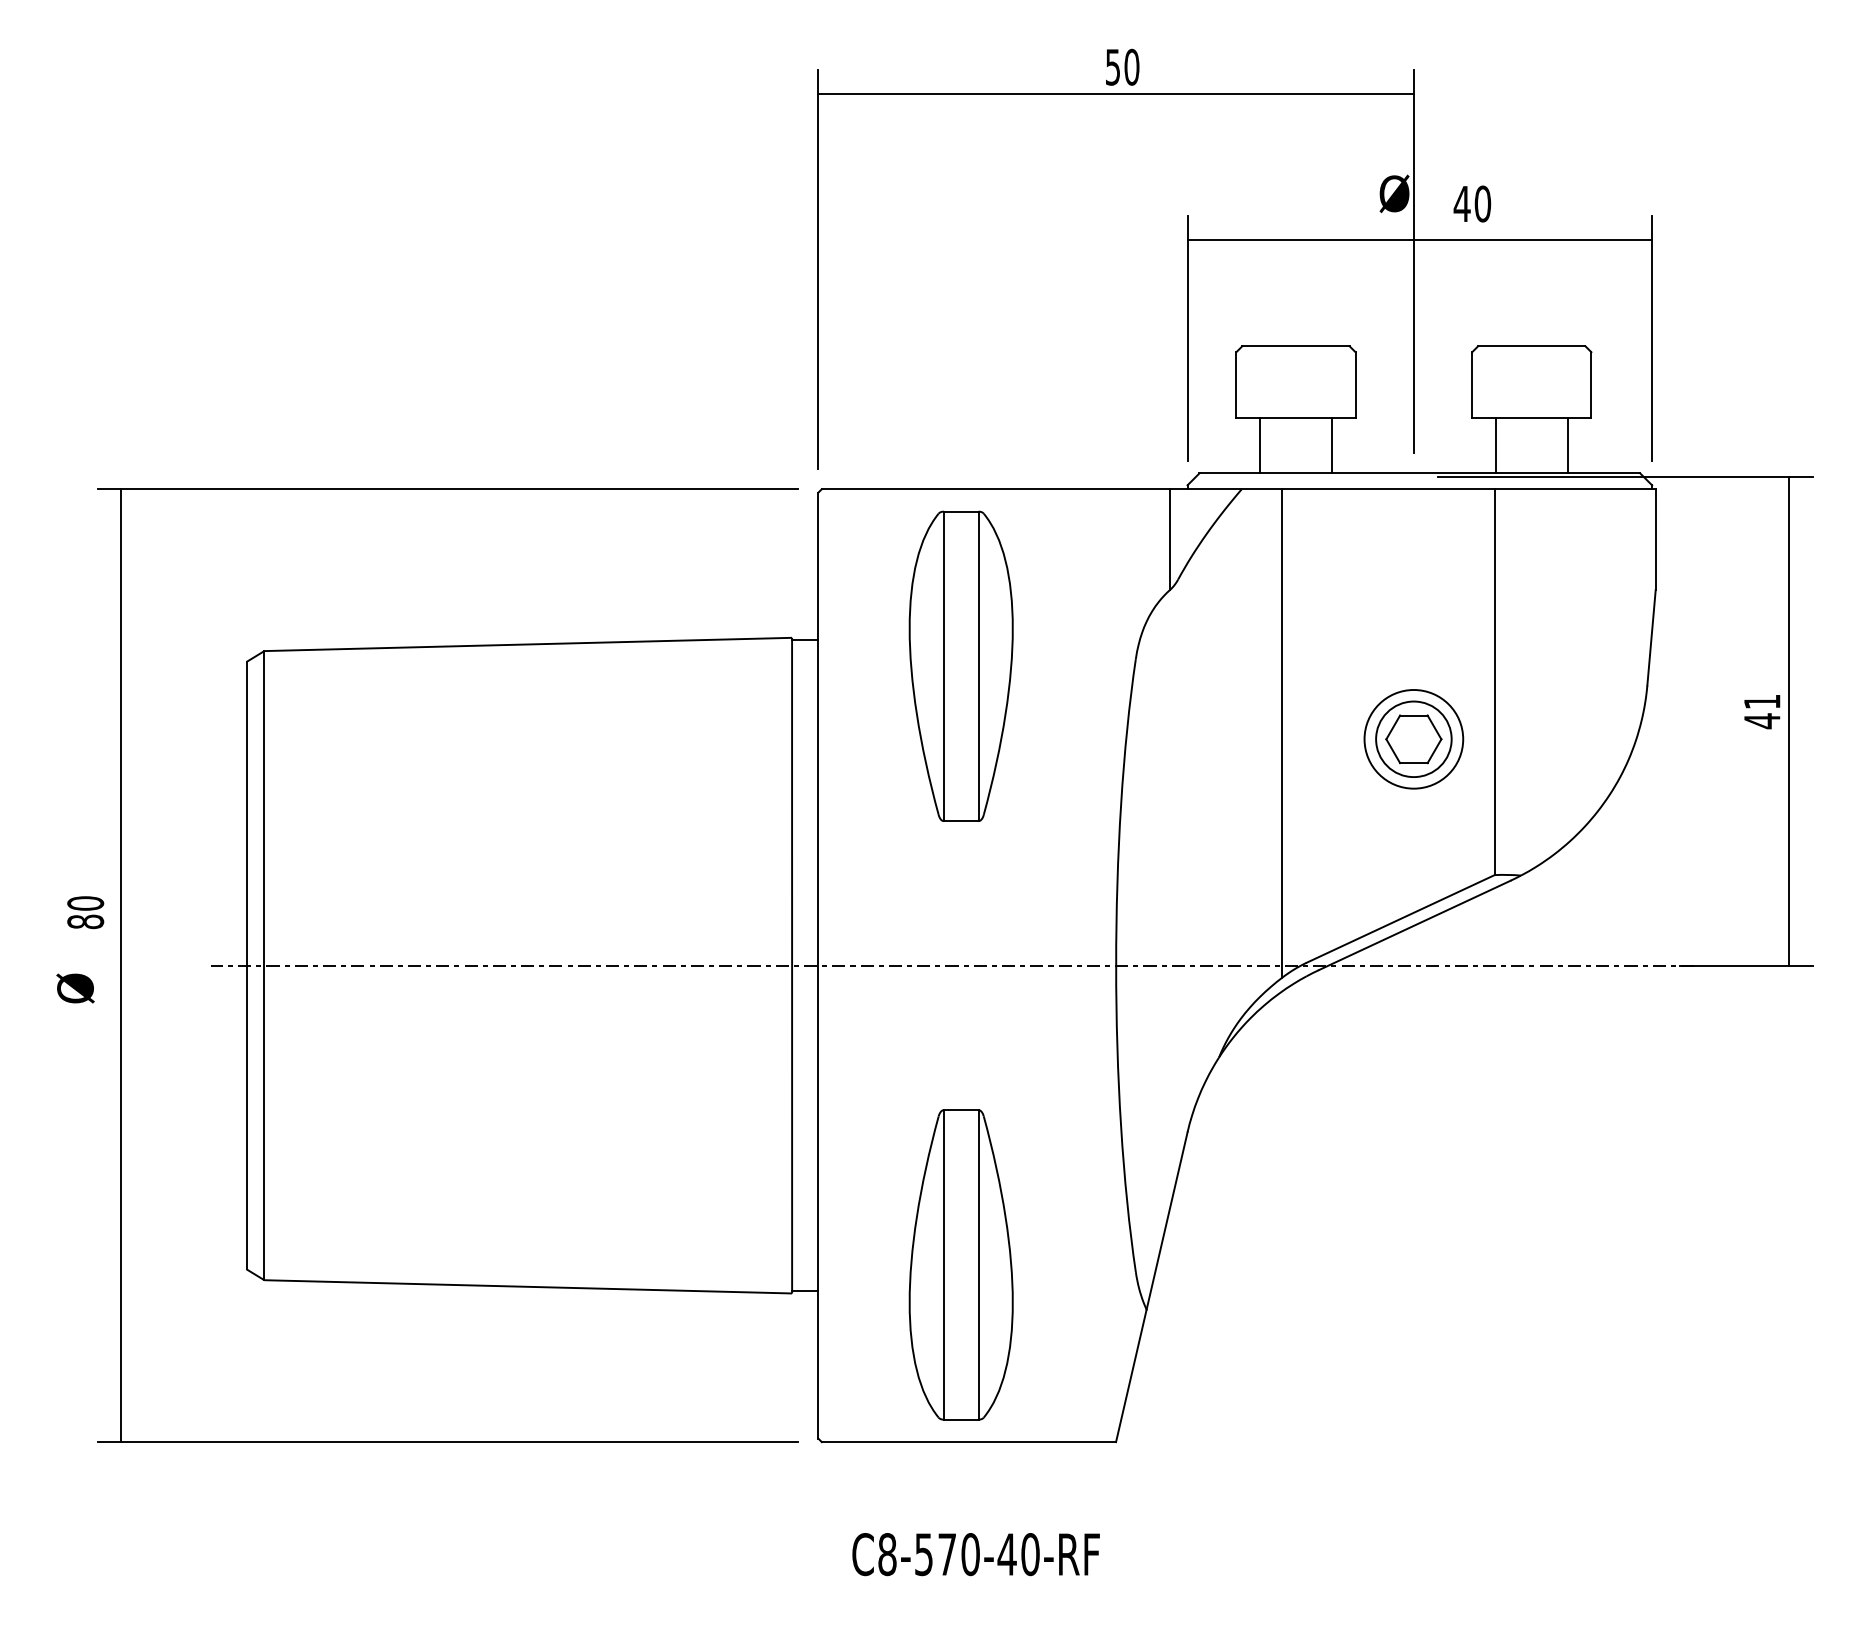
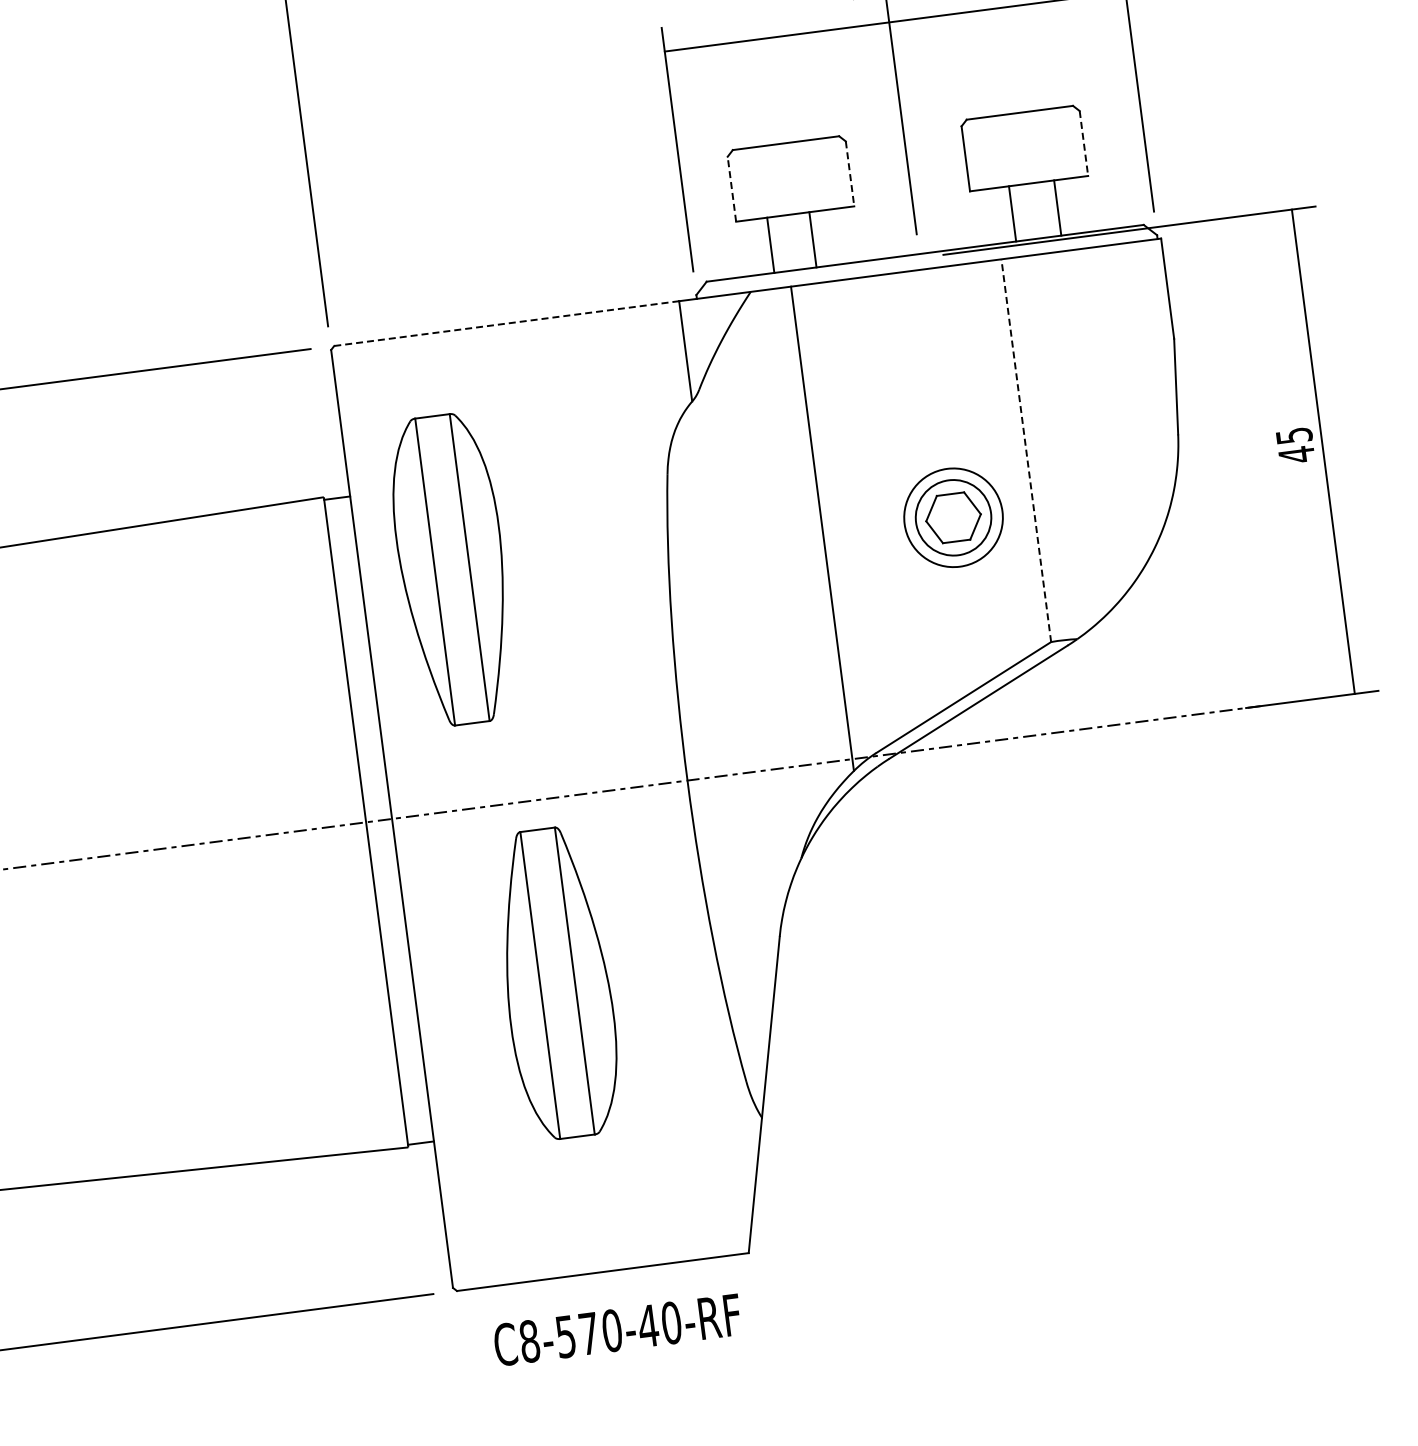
line: (1236, 384) -> (731, 188), solid -> dashed
line: (1355, 384) -> (849, 173), solid -> dashed
line: (1591, 384) -> (1084, 143), solid -> dashed
line: (1260, 445) -> (813, 239), moved
line: (1331, 445) -> (770, 245), moved
line: (1496, 445) -> (1058, 207), moved
line: (1567, 445) -> (1012, 213), moved
line: (995, 489) -> (506, 323), solid -> dashed
part: (960, 665) -> (451, 569), moved
line: (1494, 682) -> (1026, 451), solid -> dashed
text: (1762, 701) -> (1294, 435), 41 -> 45
part: (960, 1264) -> (556, 982), moved
text: (975, 1554) -> (617, 1330), moved

